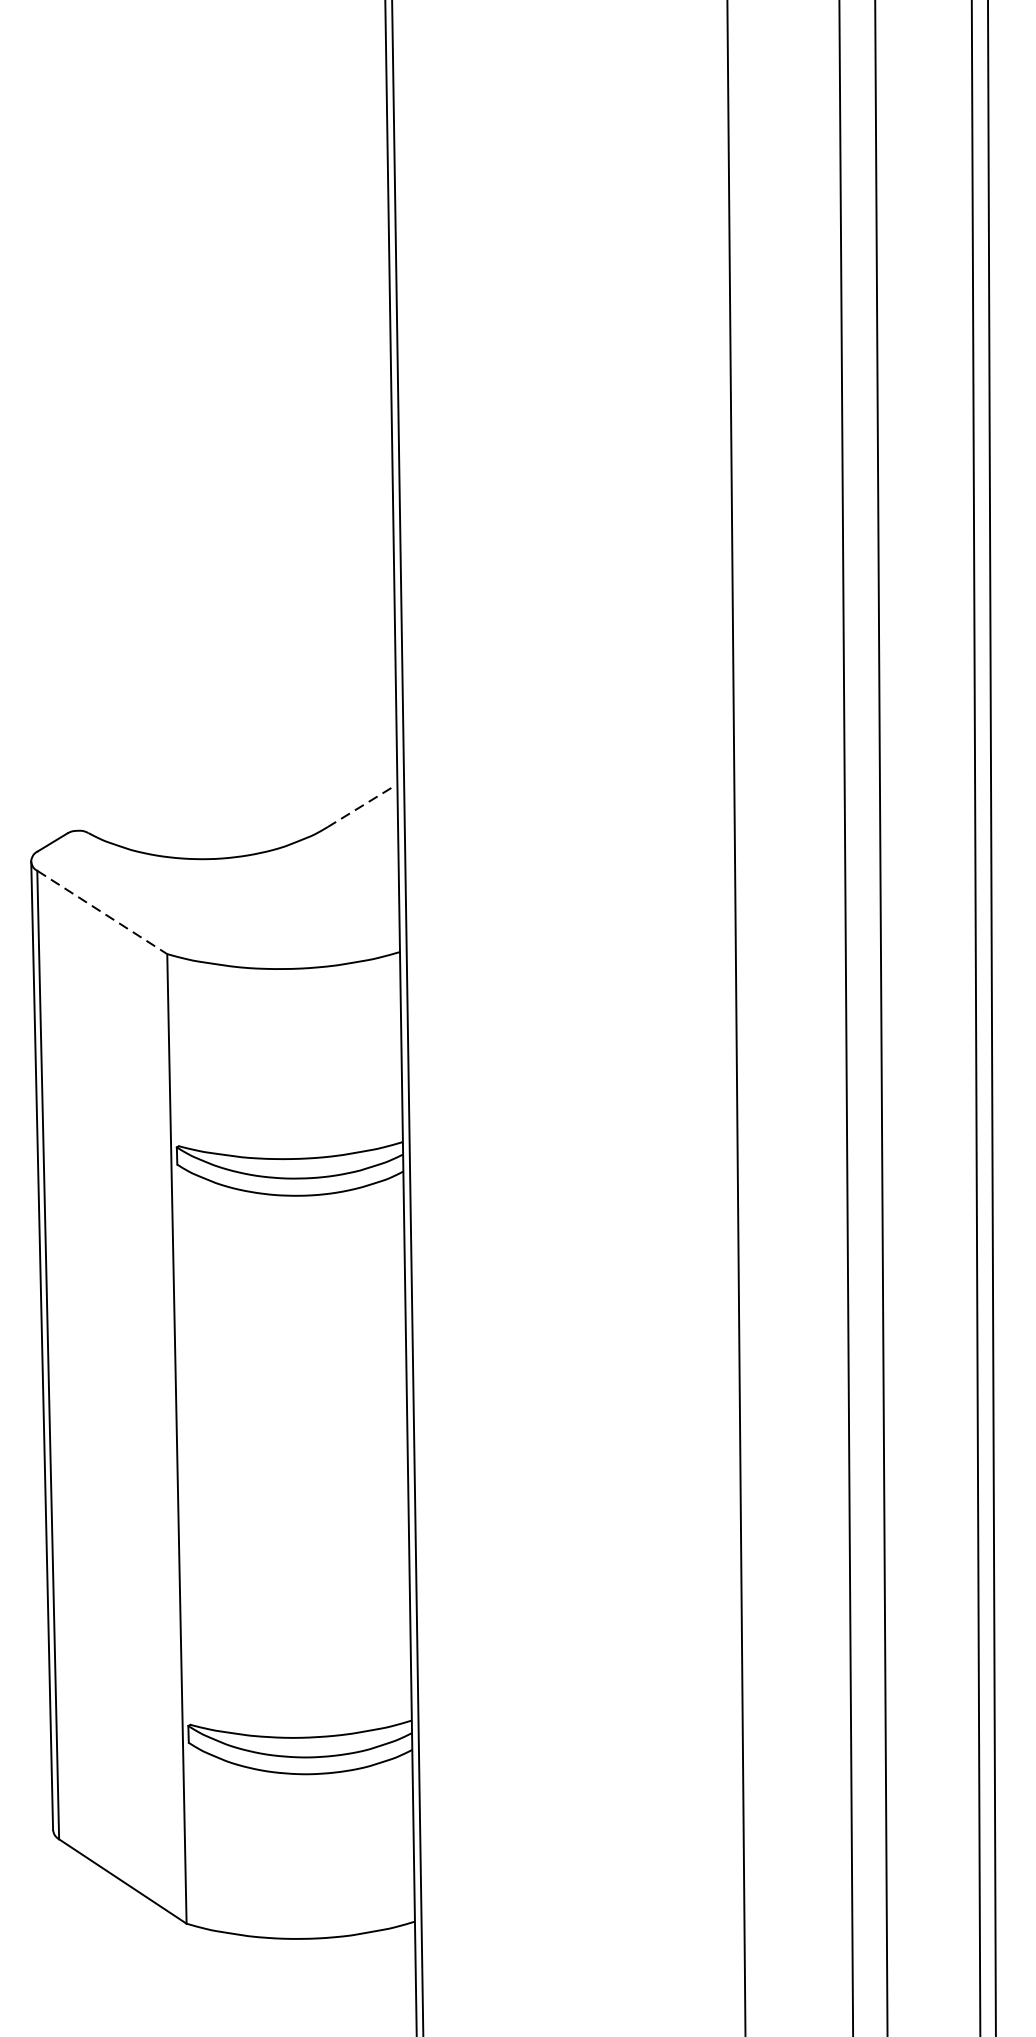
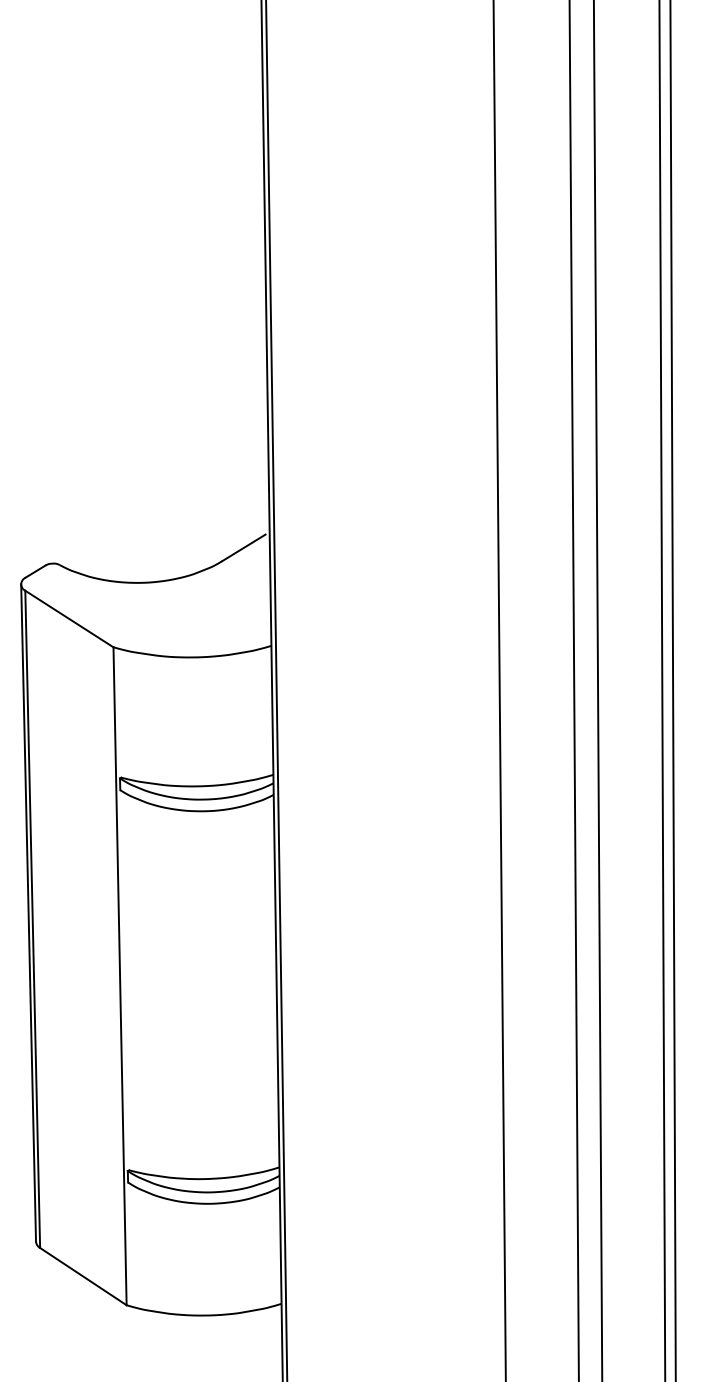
line: (358, 808) -> (243, 548), dashed -> solid
line: (102, 913) -> (69, 619), dashed -> solid

